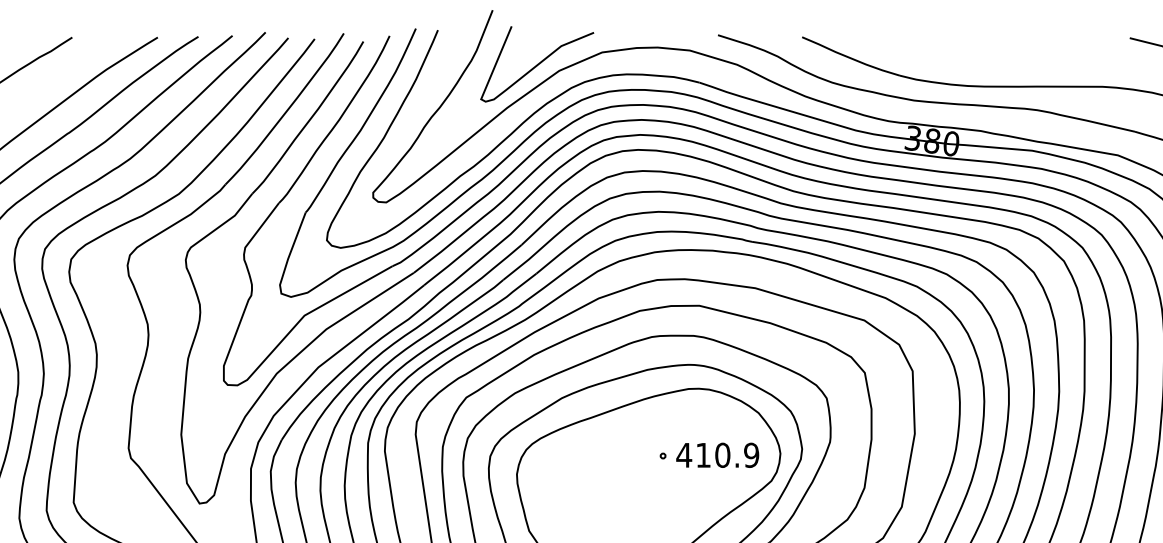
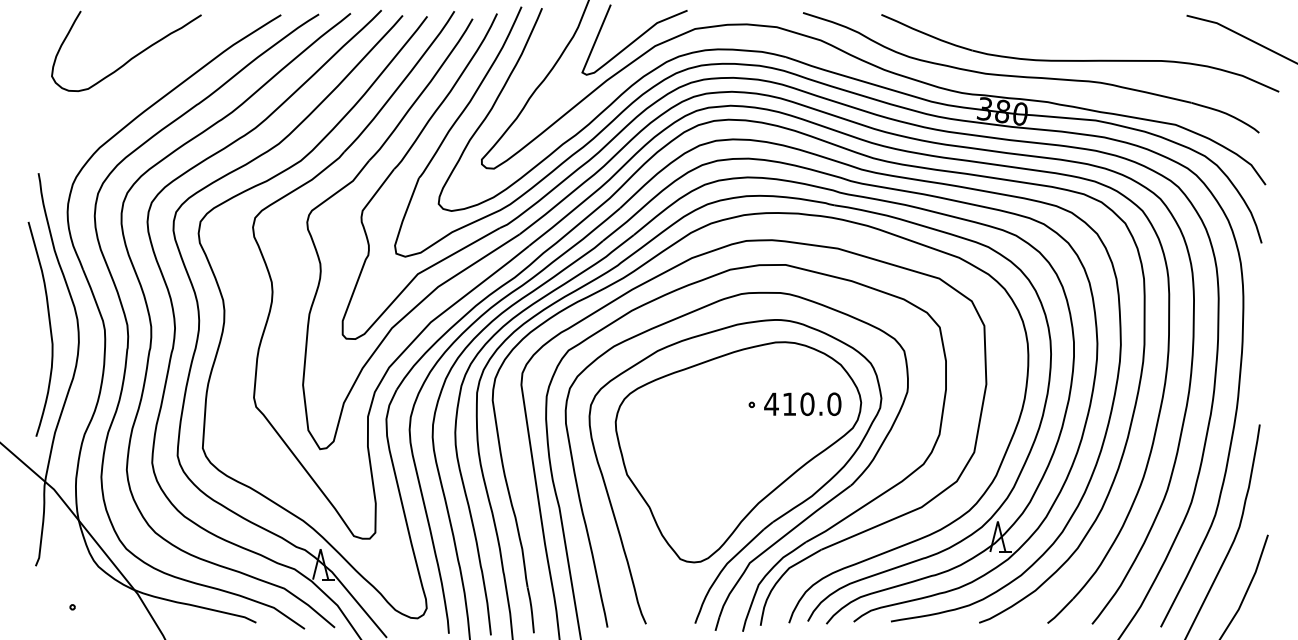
text: (751, 455) -> (834, 404), 410.9 -> 410.0

